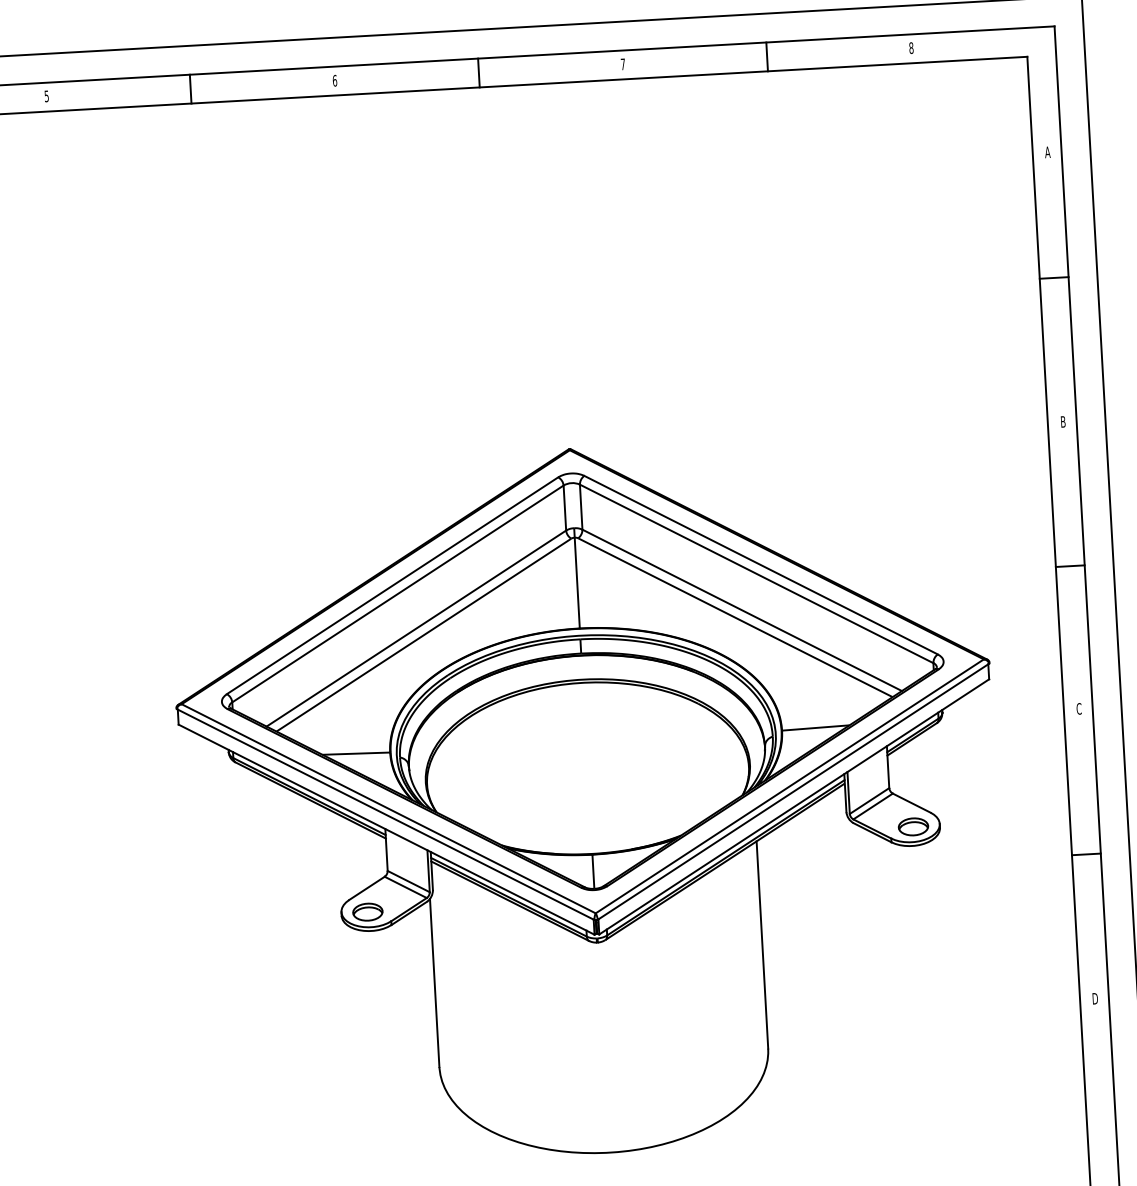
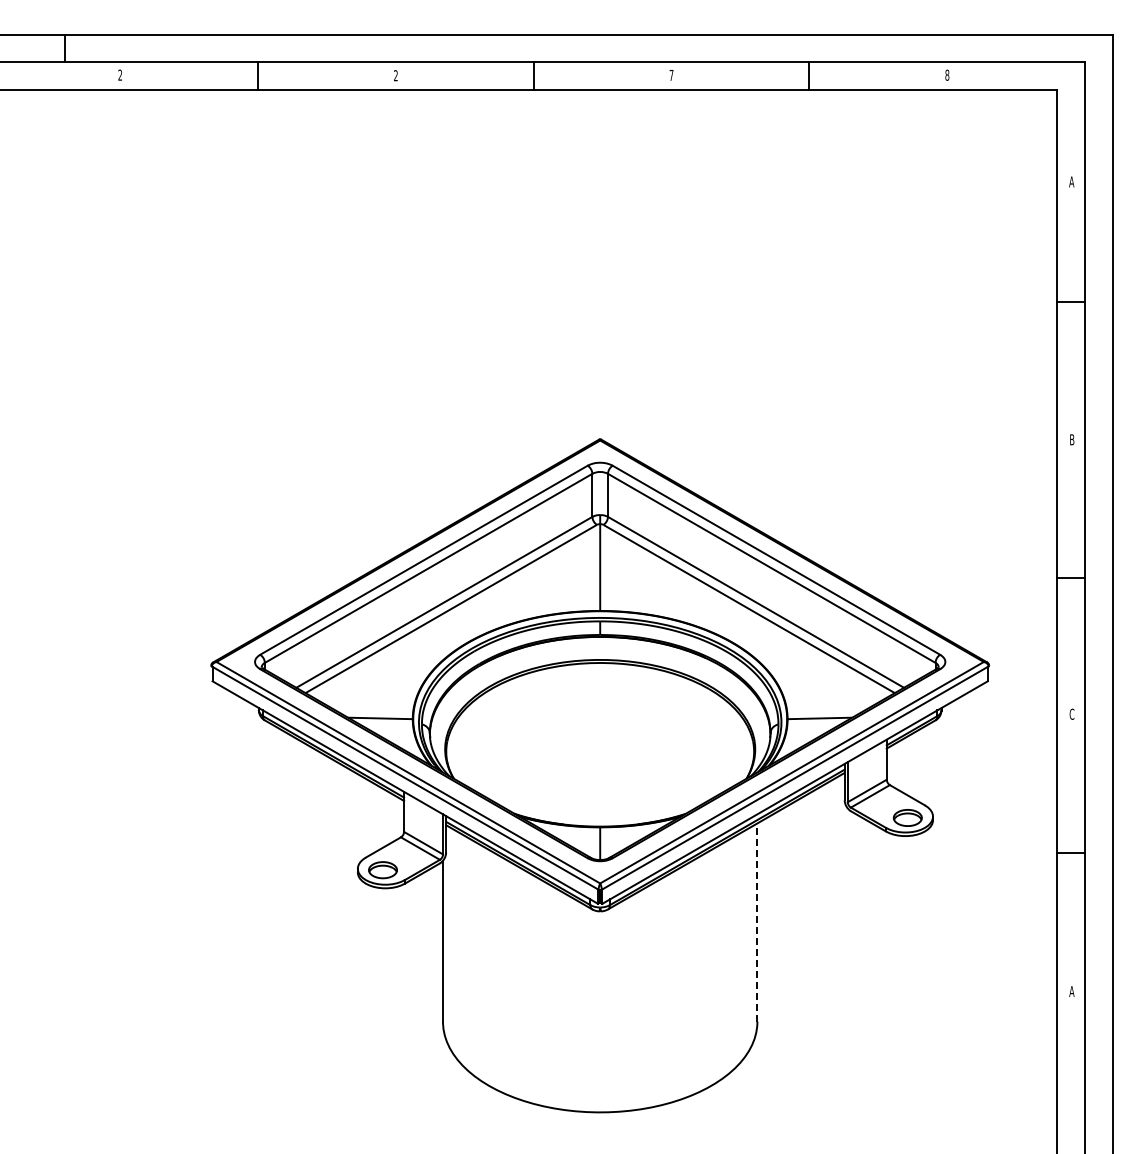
text: (334, 80) -> (395, 75), 6 -> 2
text: (46, 95) -> (120, 74), 5 -> 2
line: (762, 944) -> (757, 922), solid -> dashed
text: (1094, 998) -> (1071, 991), D -> A

